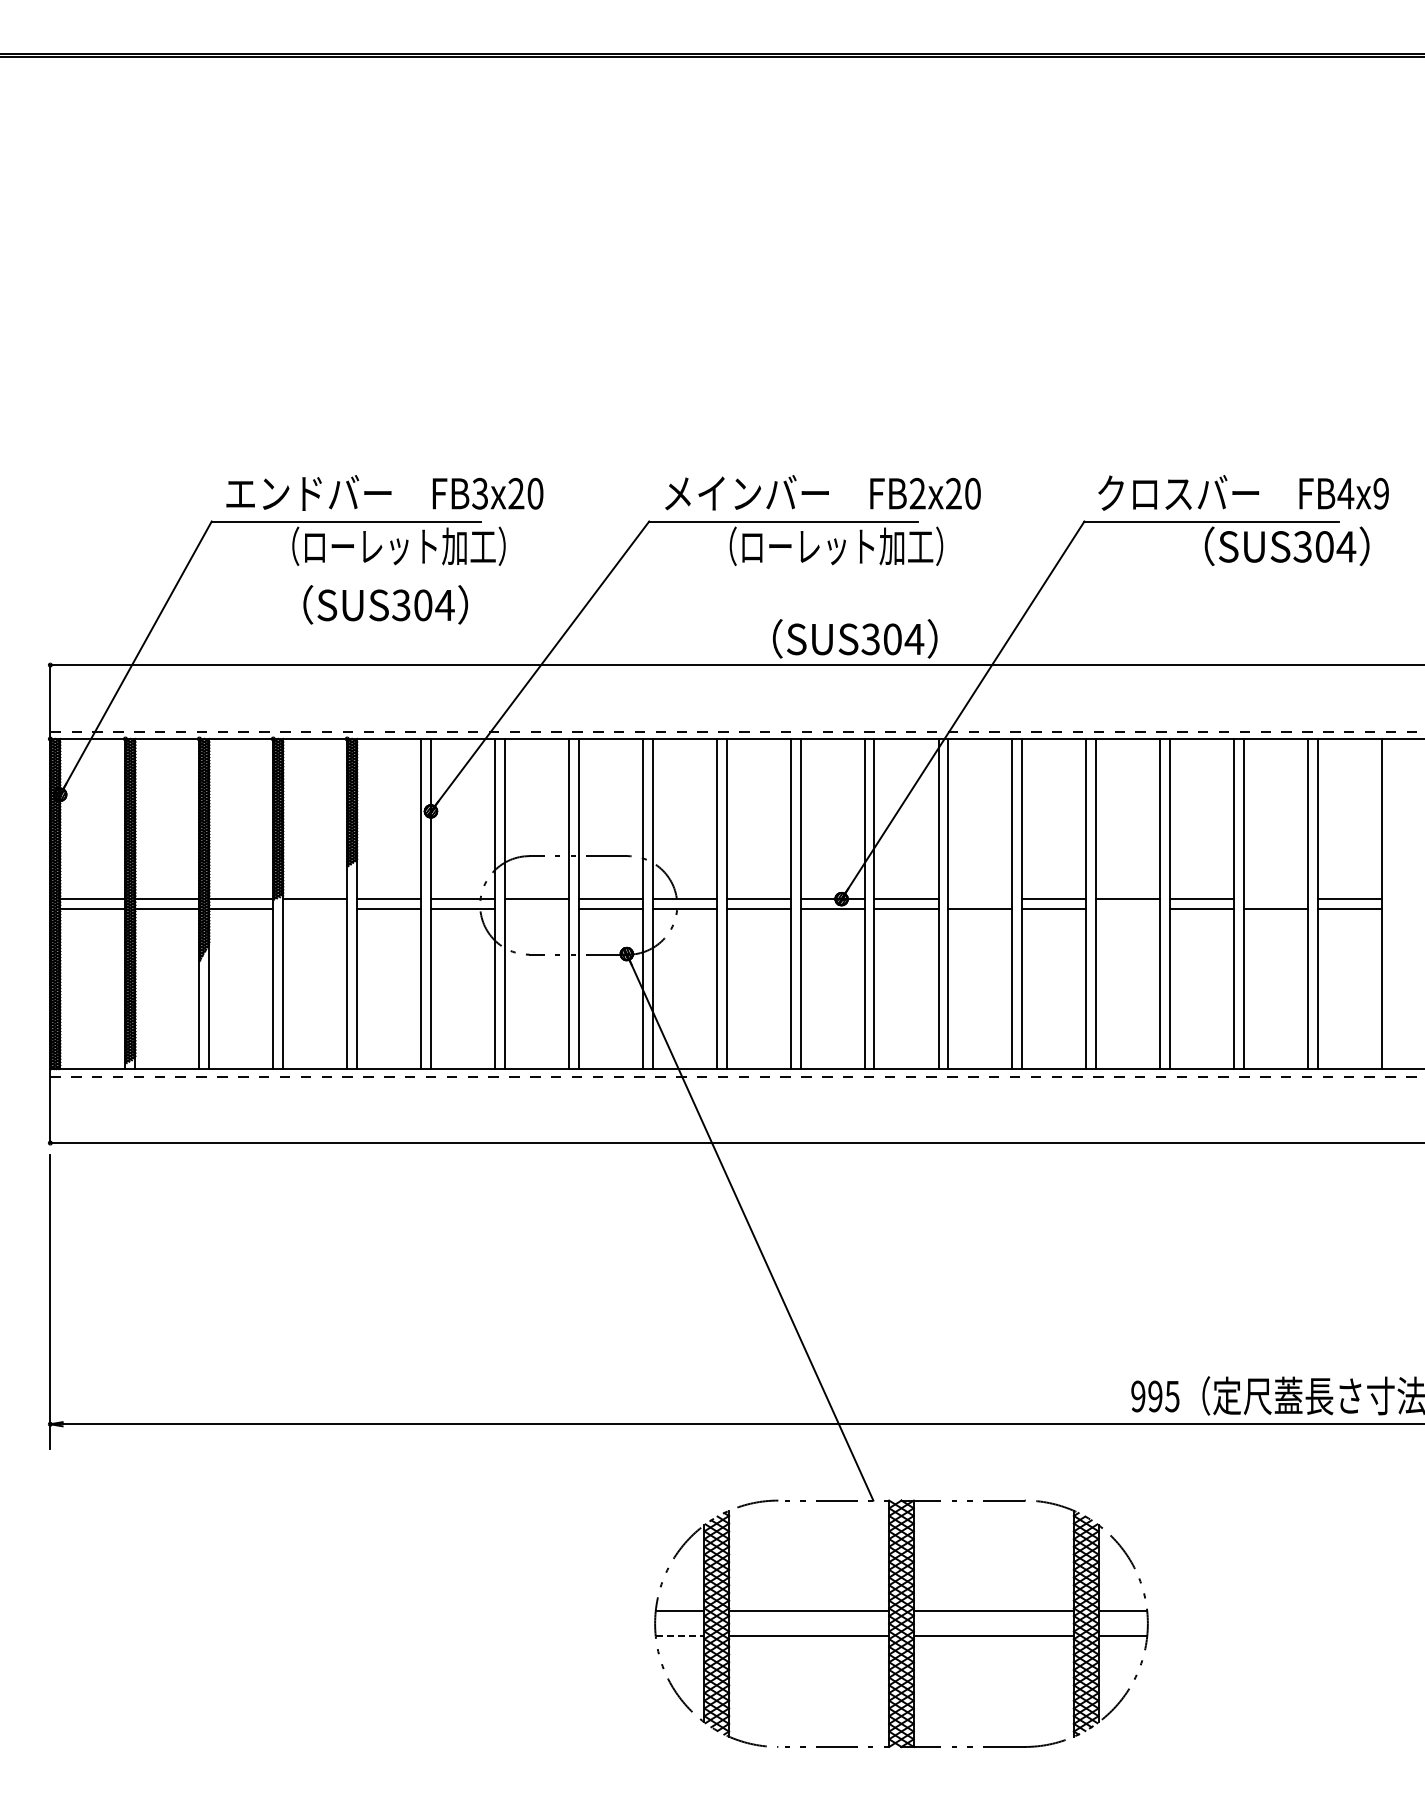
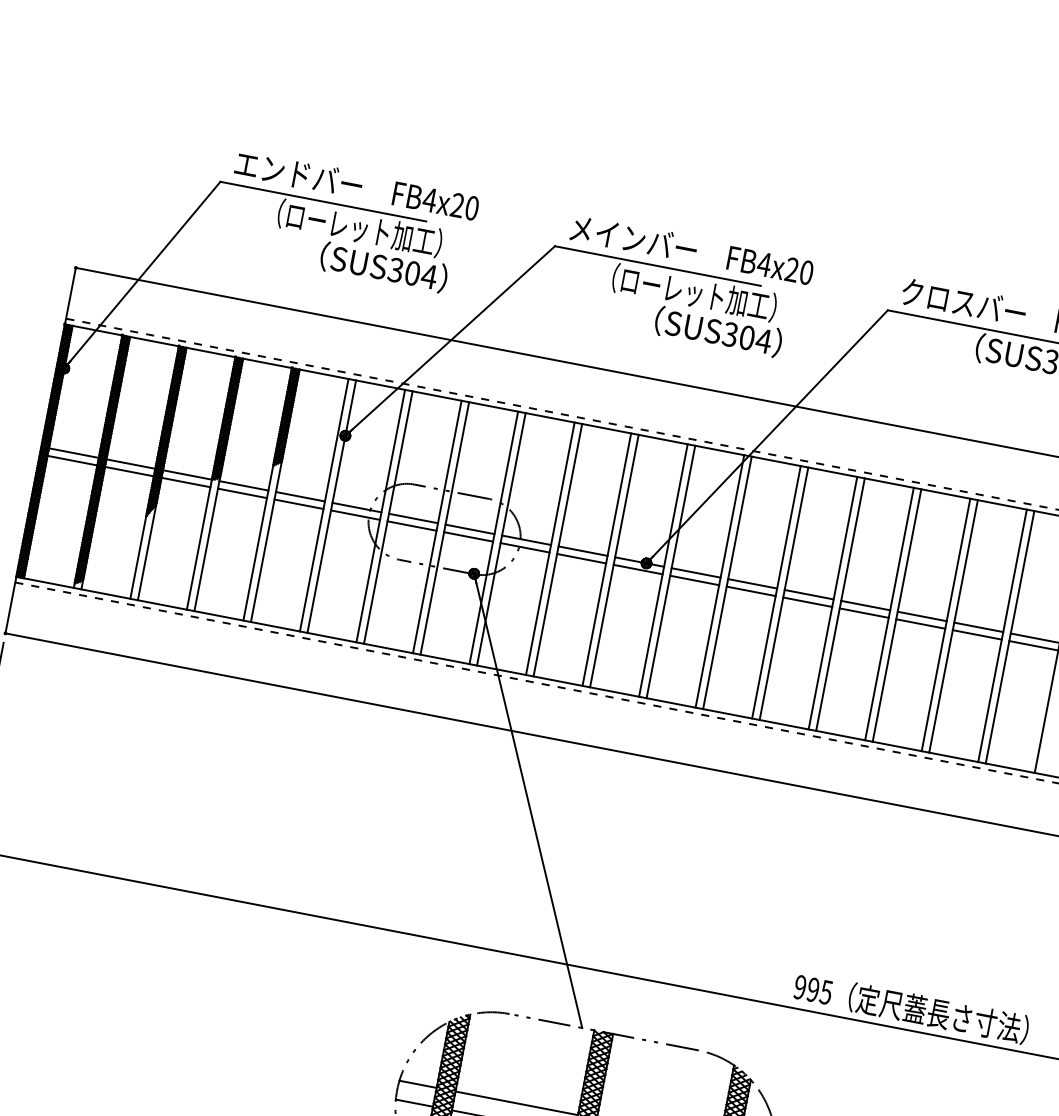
text: (479, 493) -> (429, 199), FB3x20 -> FB4x20
text: (917, 493) -> (764, 264), FB2x20 -> FB4x20
text: (385, 604) -> (383, 267), moved
text: (855, 638) -> (718, 331), moved
line: (980, 899) -> (752, 584), added
line: (1276, 899) -> (979, 627), added
line: (315, 909) -> (242, 493), added
line: (536, 909) -> (411, 526), added
line: (1128, 909) -> (864, 613), added
line: (680, 1636) -> (414, 1103), dashed -> solid

